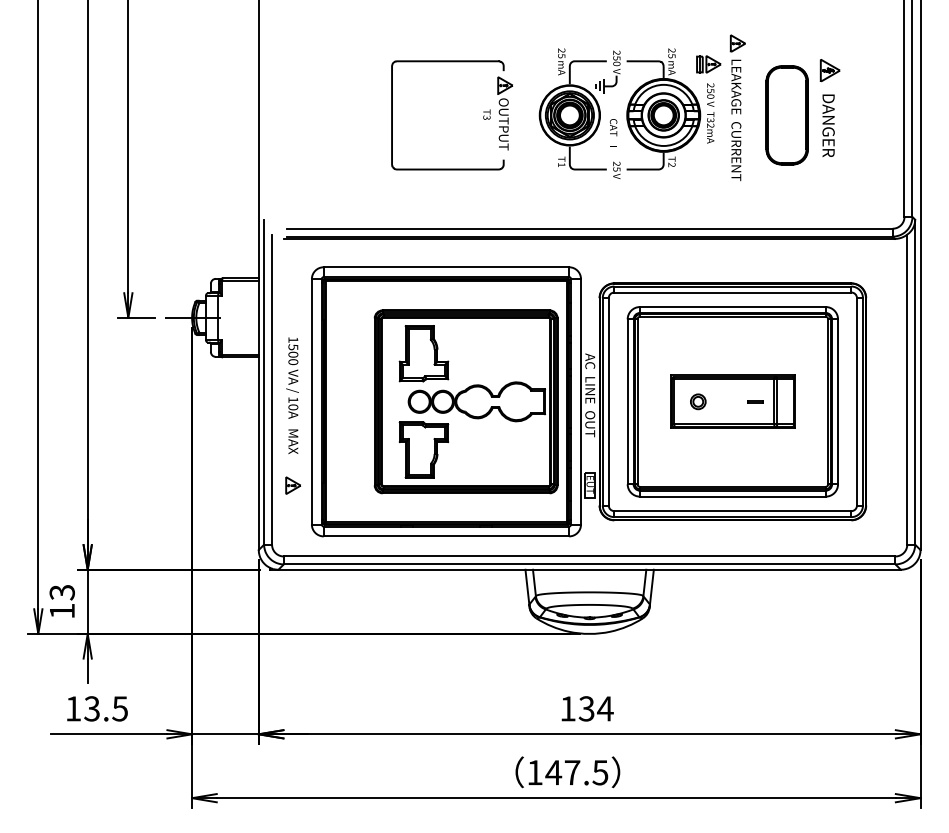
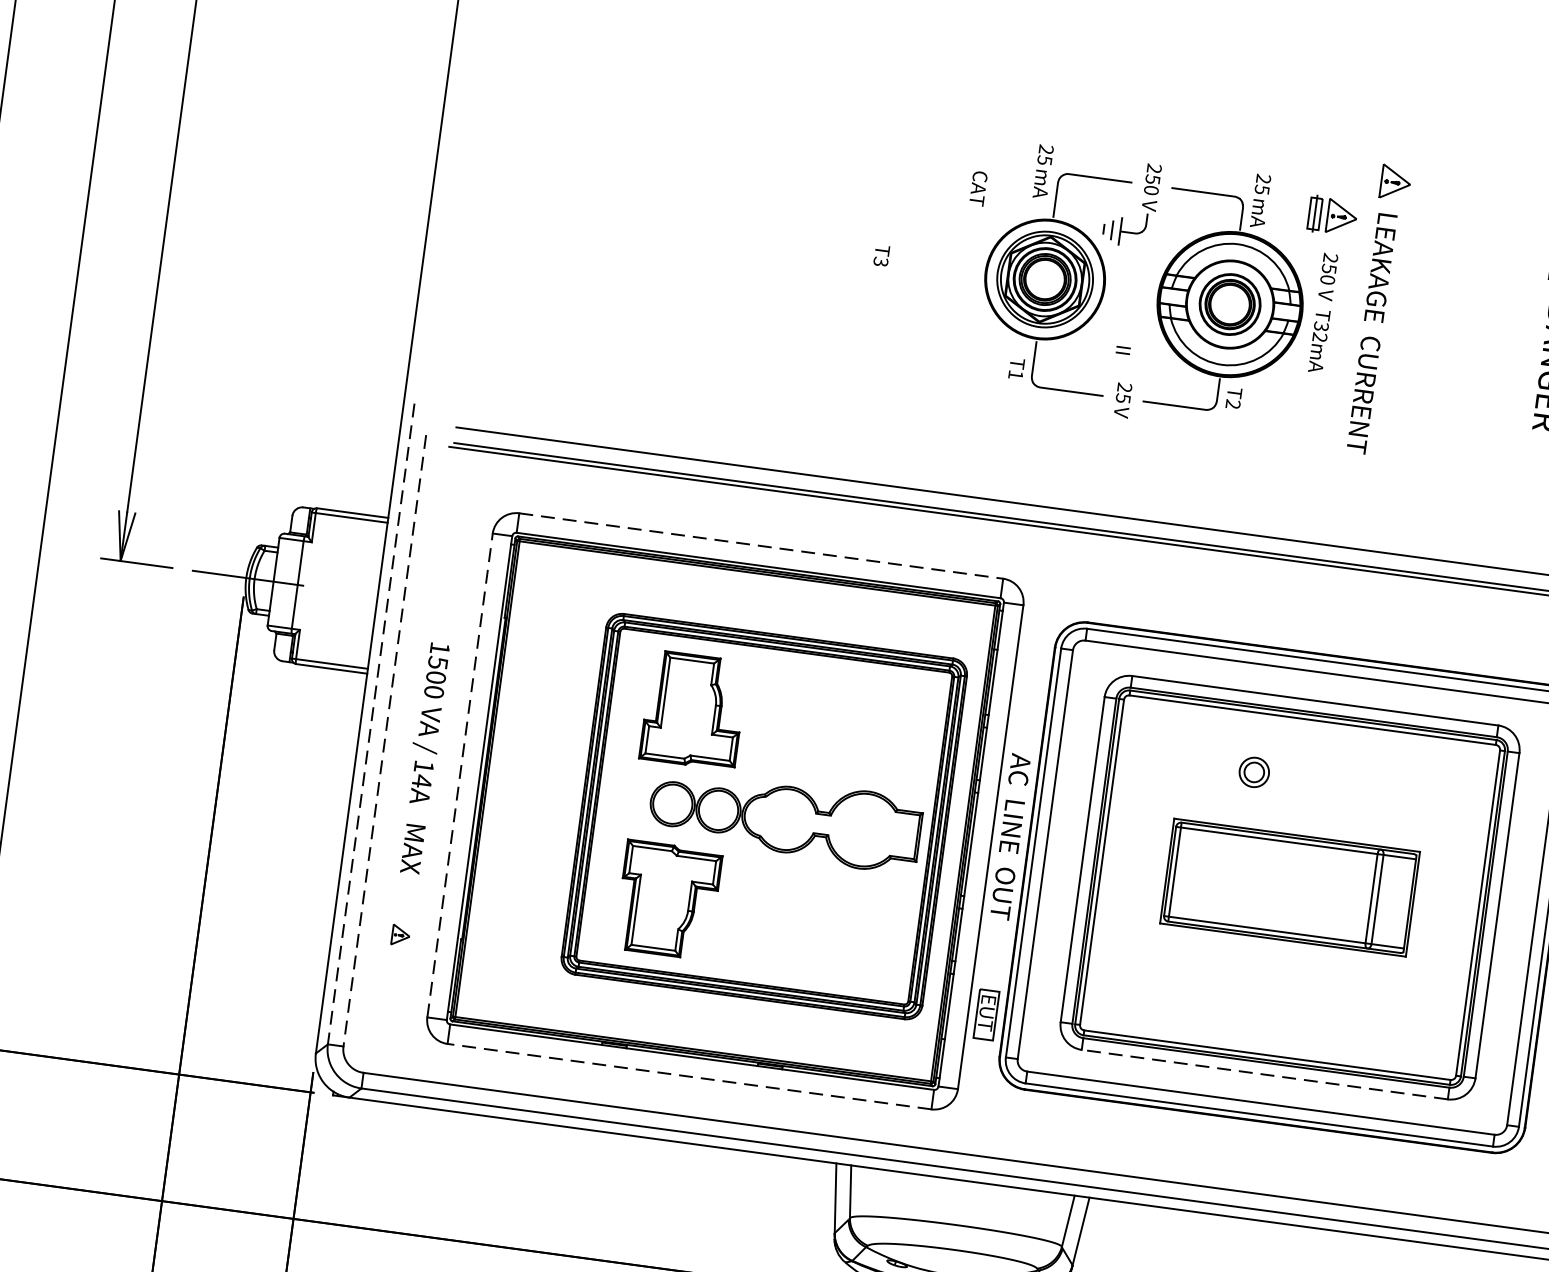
part: (498, 112) -> (905, 254), removed
part: (786, 115) -> (1472, 337), removed
text: (613, 127) -> (978, 188), moved
line: (446, 267) -> (761, 546), solid -> dashed
line: (264, 382) -> (371, 724), solid -> dashed
line: (272, 390) -> (385, 742), solid -> dashed
line: (311, 401) -> (459, 774), solid -> dashed
part: (698, 401) -> (1254, 771), moved
line: (755, 401) -> (1334, 893), removed
text: (293, 407) -> (422, 781), 10A -> 14A
part: (292, 485) -> (399, 935), size x0.6
line: (732, 496) -> (1264, 1074), solid -> dashed
line: (446, 536) -> (689, 1076), solid -> dashed

